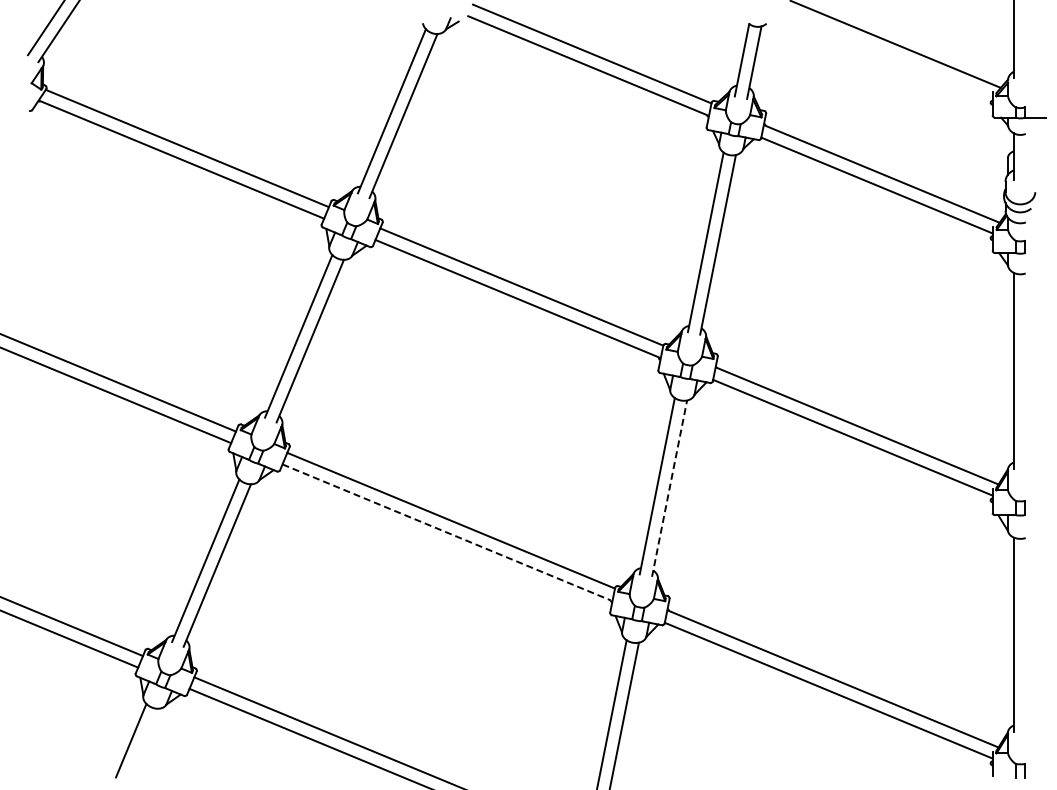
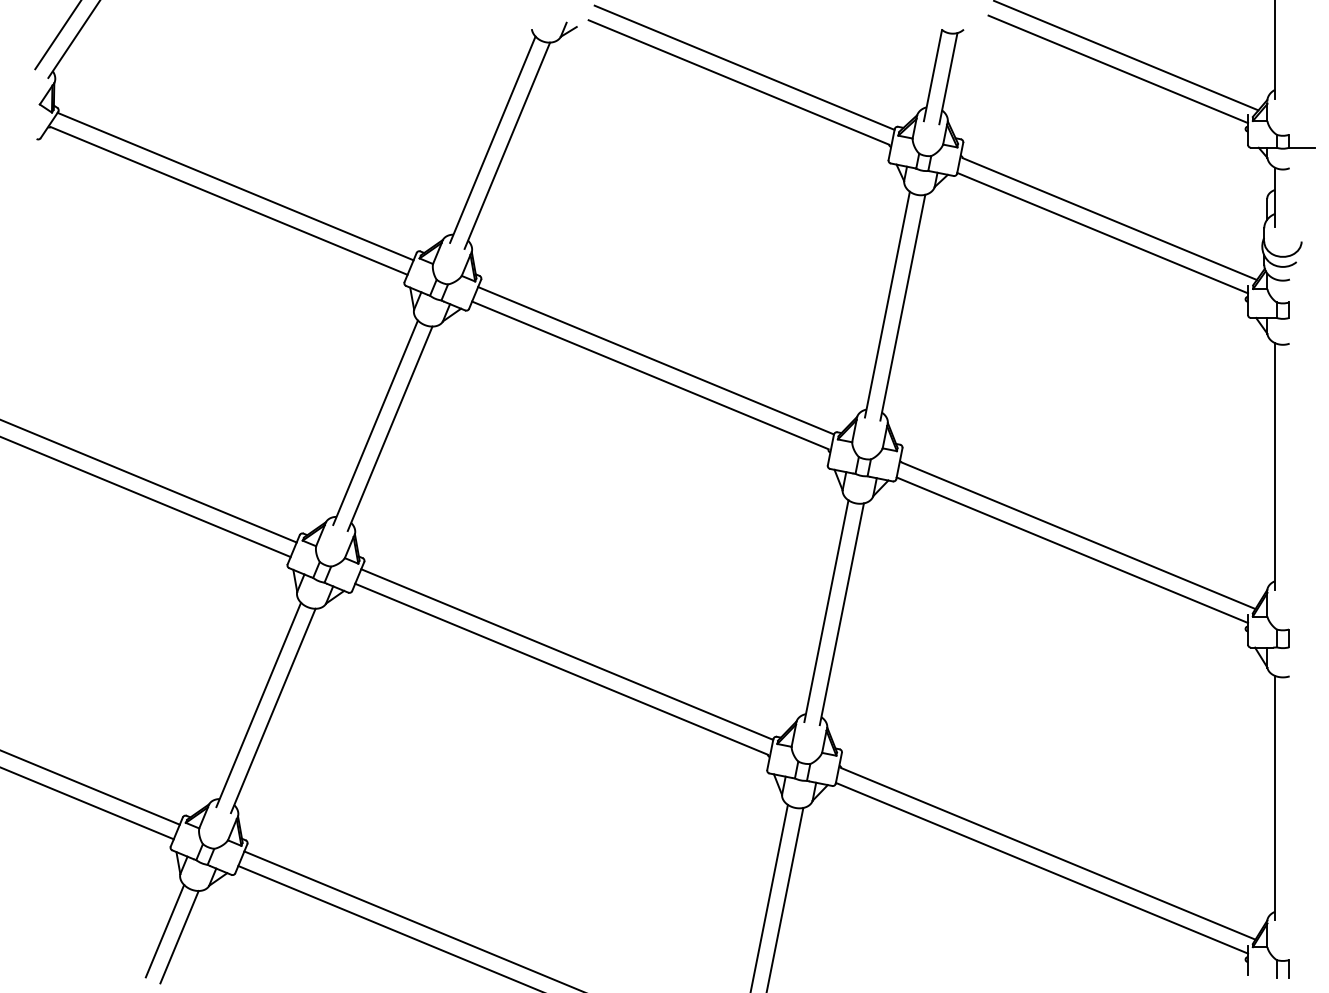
line: (889, 55) -> (1118, 69), added
line: (669, 488) -> (841, 614), dashed -> solid
line: (446, 532) -> (561, 669), dashed -> solid
line: (142, 745) -> (179, 937), added

